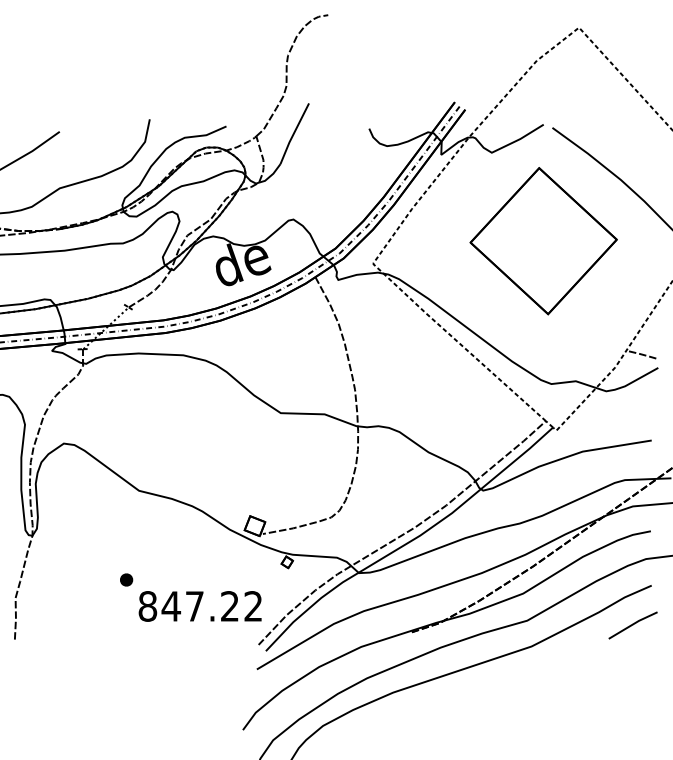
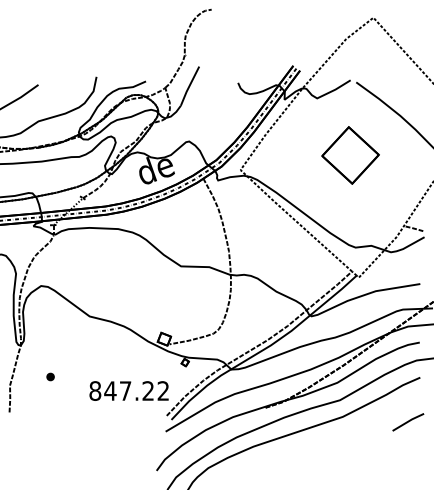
part: (543, 241) -> (350, 155), size x0.6
part: (126, 579) -> (50, 376), moved
line: (633, 625) -> (408, 422), moved

